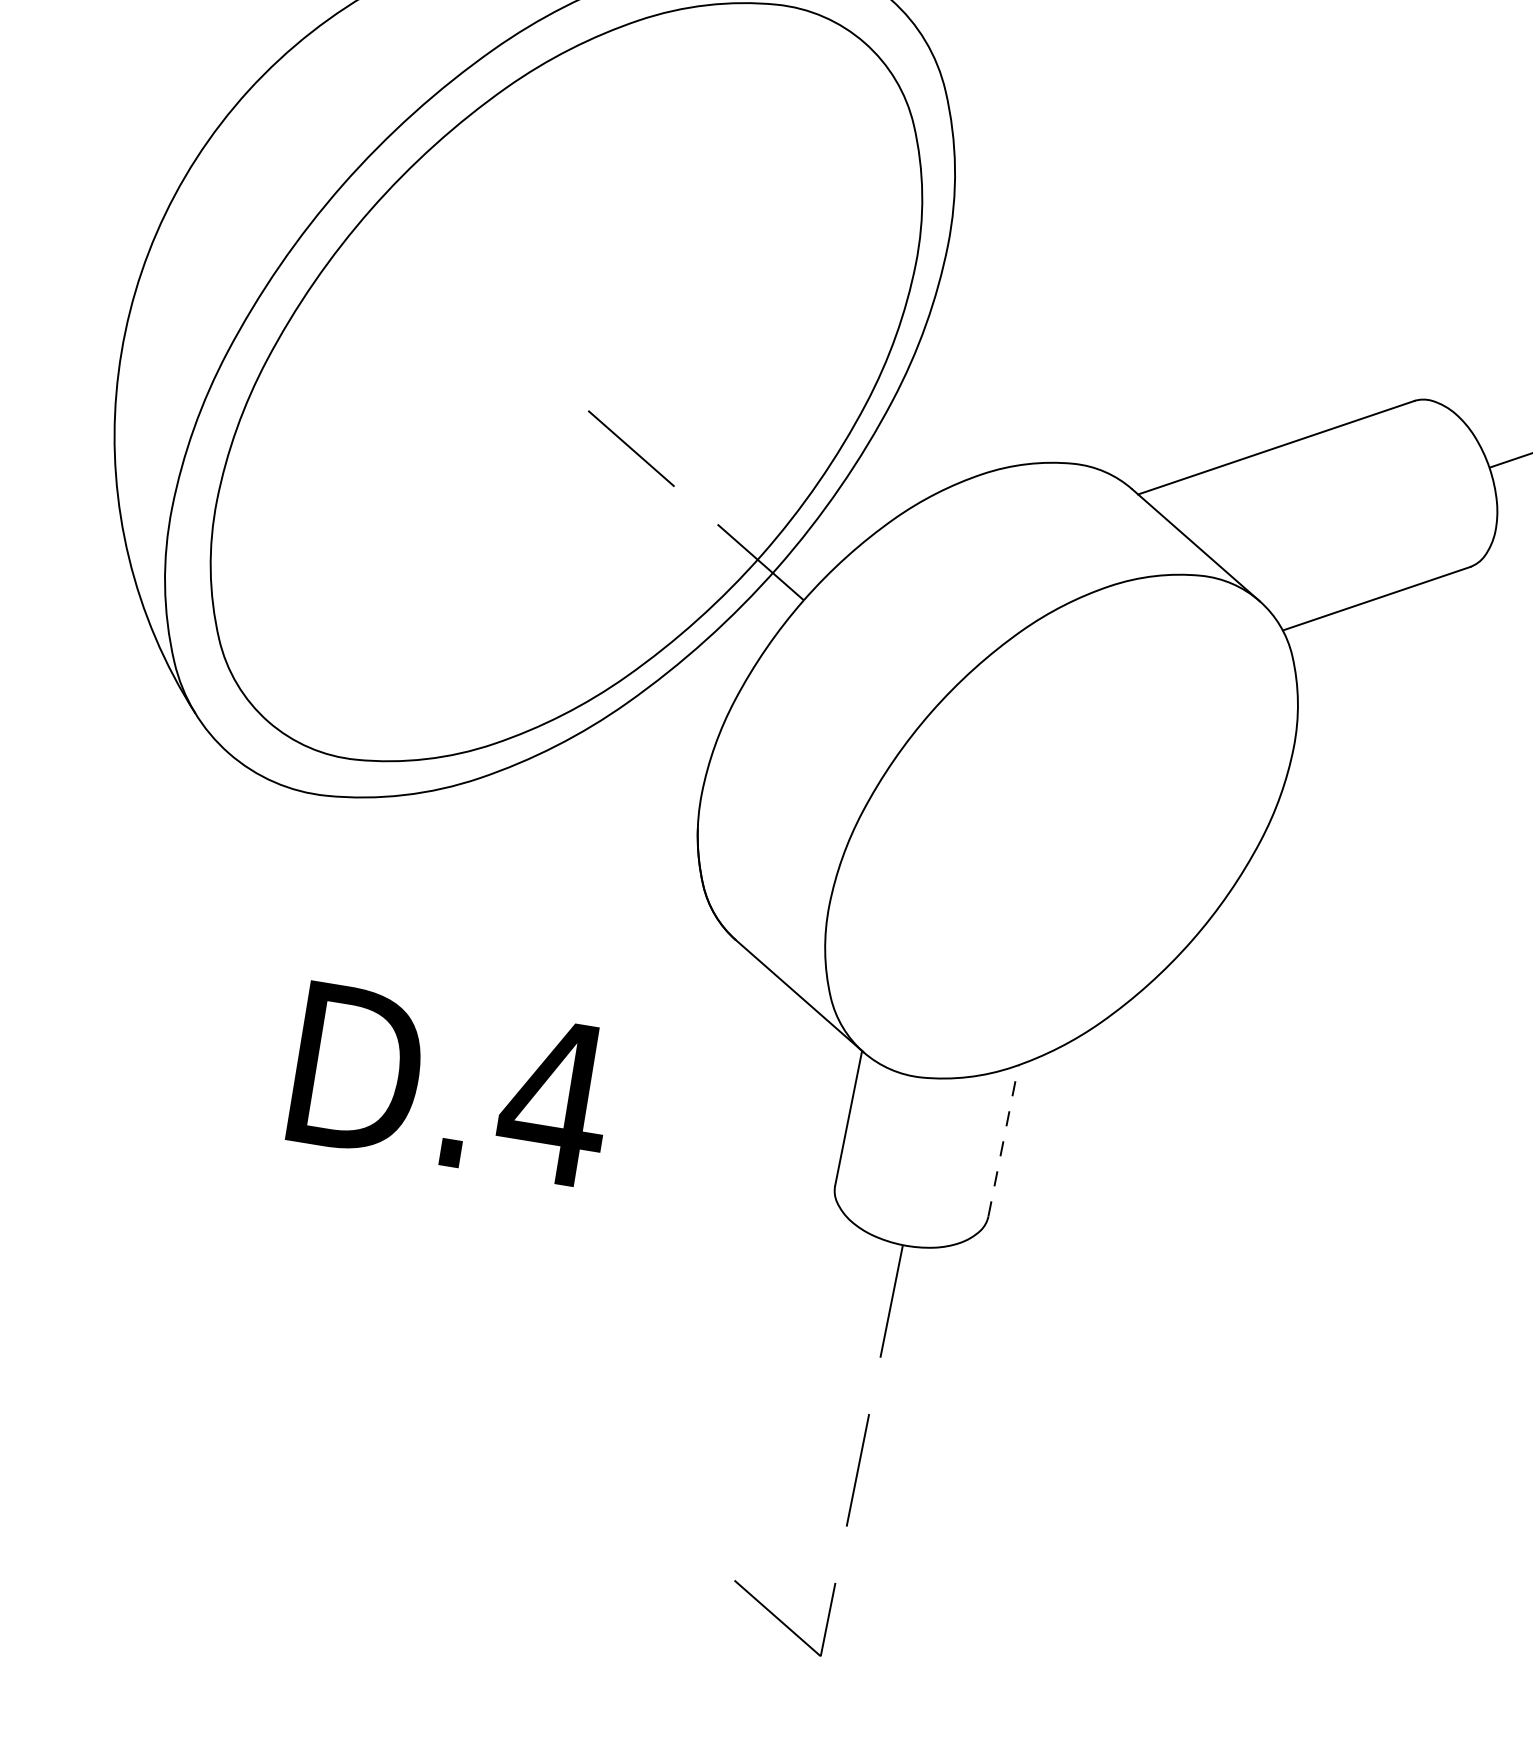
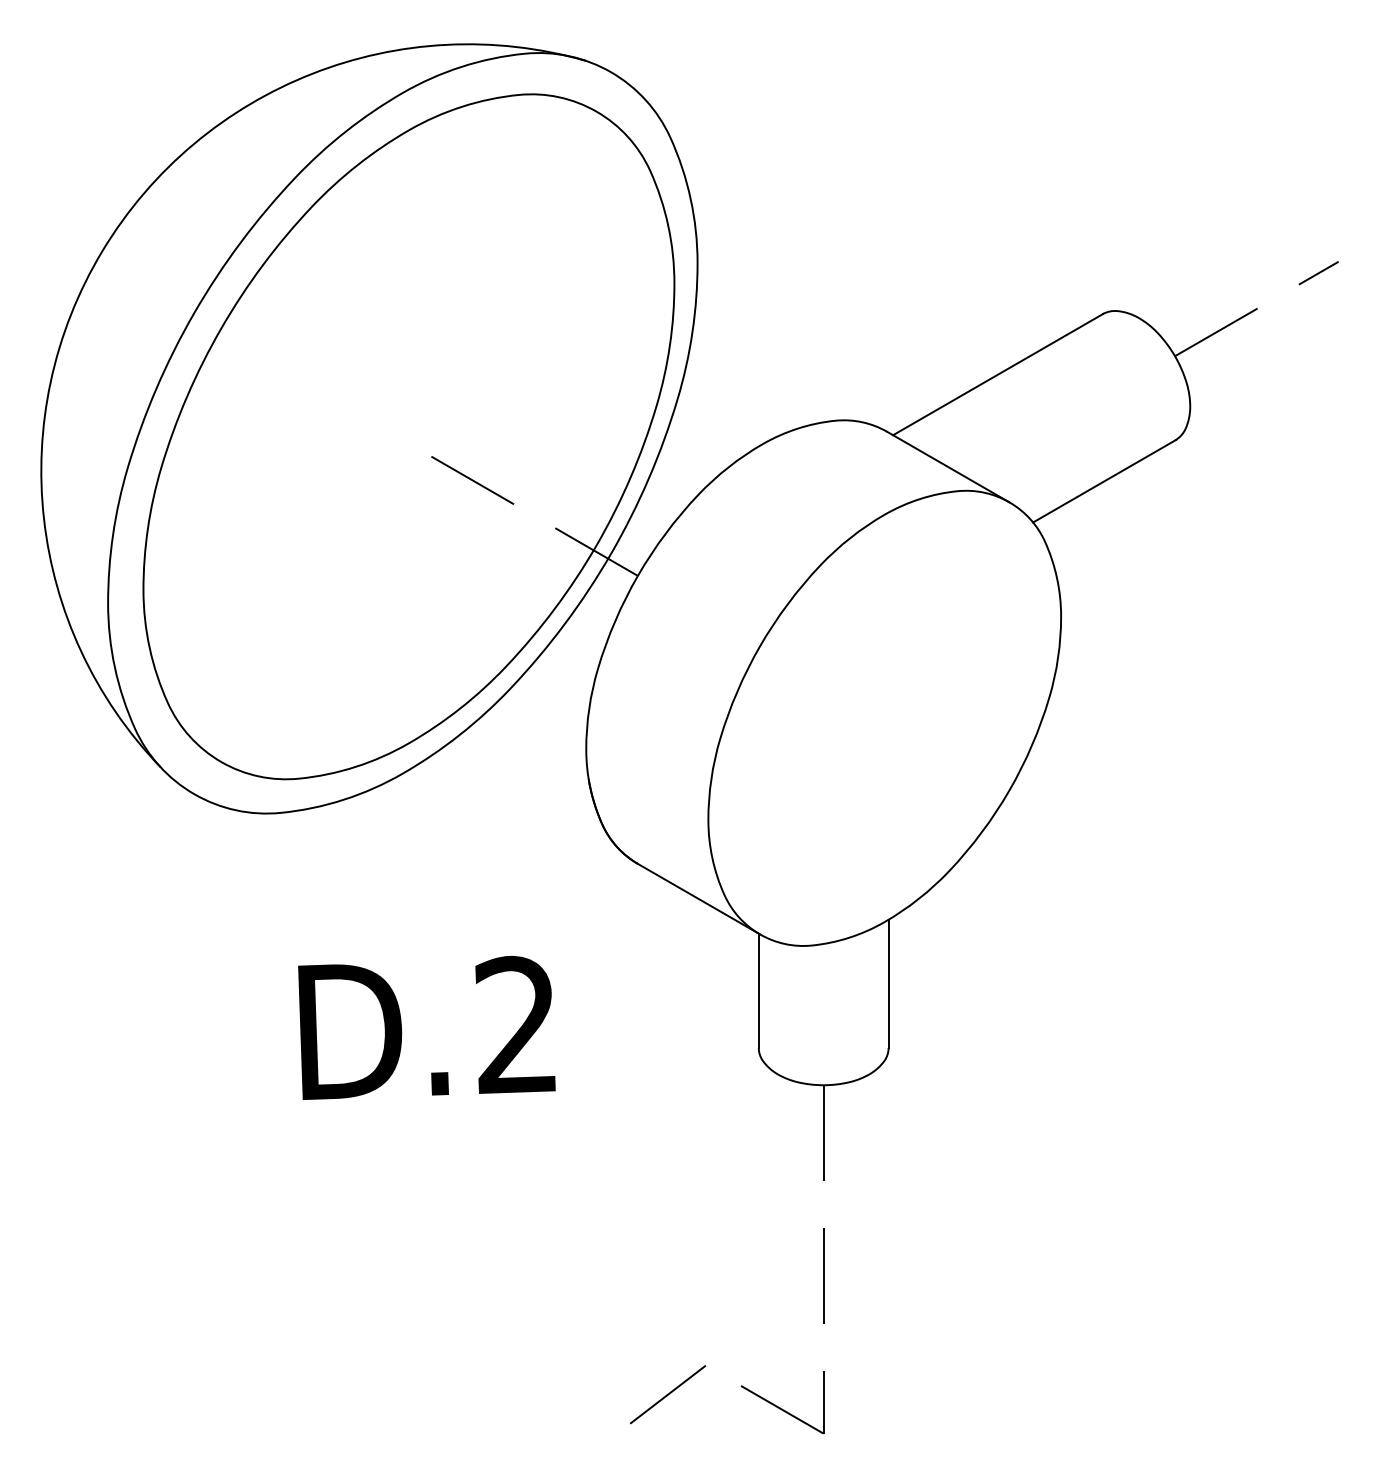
text: (555, 1101) -> (517, 1024), D.4 -> D.2
line: (1003, 1140) -> (888, 983), dashed -> solid
line: (646, 1573) -> (668, 1394), added

